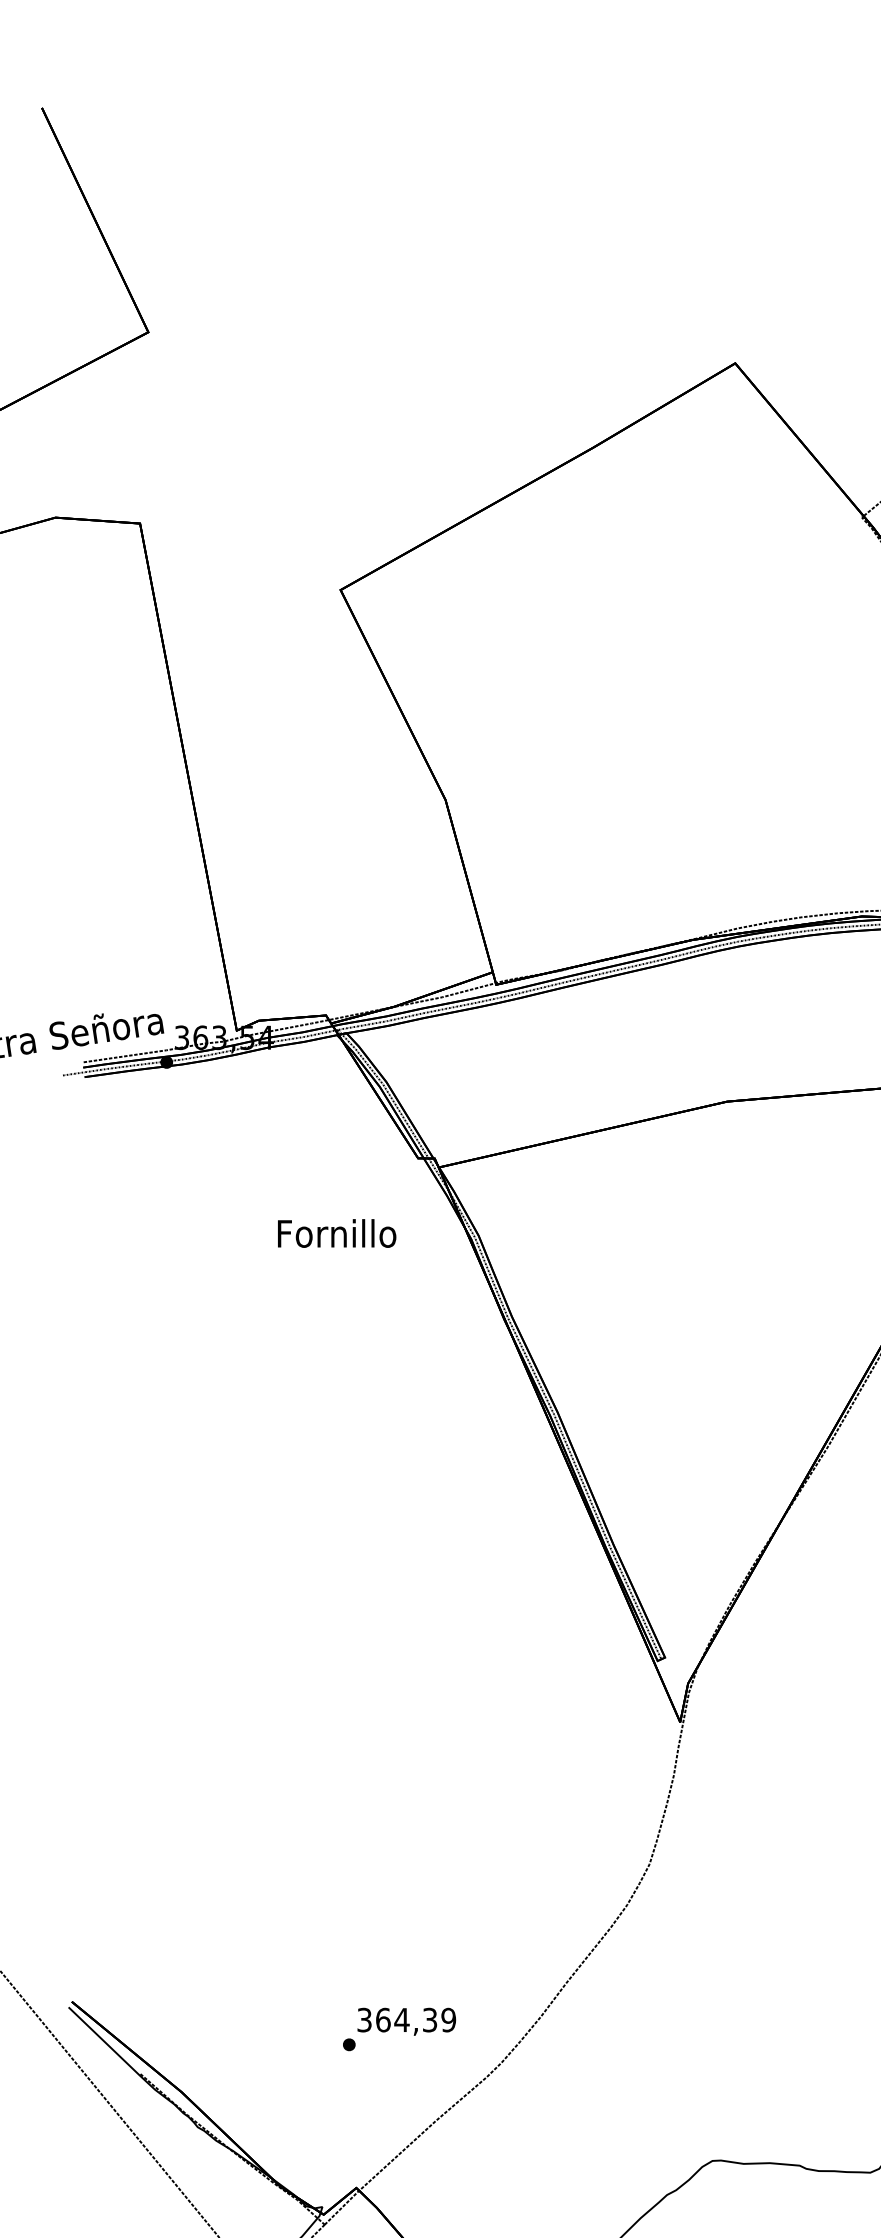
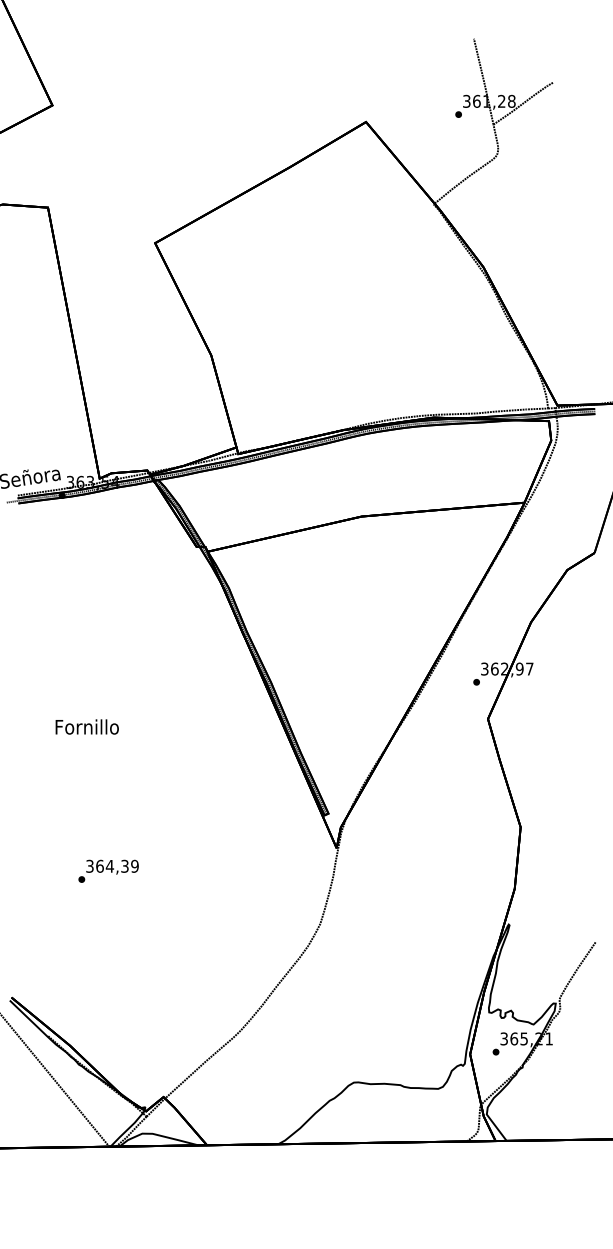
text: (335, 1232) -> (86, 726), moved
text: (399, 2027) -> (108, 870), moved

